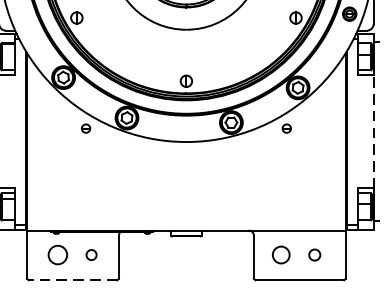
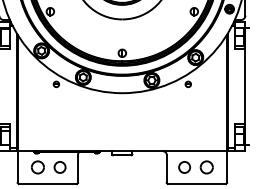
line: (373, 131) -> (245, 86), dashed -> solid
circle: (90, 255) -> (59, 167), size x1.67
part: (314, 255) -> (206, 167), size x1.67
line: (72, 280) -> (47, 184), dashed -> solid

